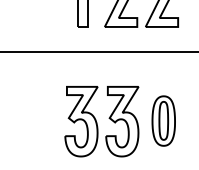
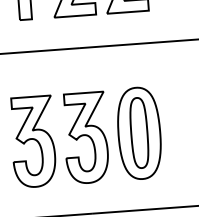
part: (163, 120) -> (138, 132), size x1.43

